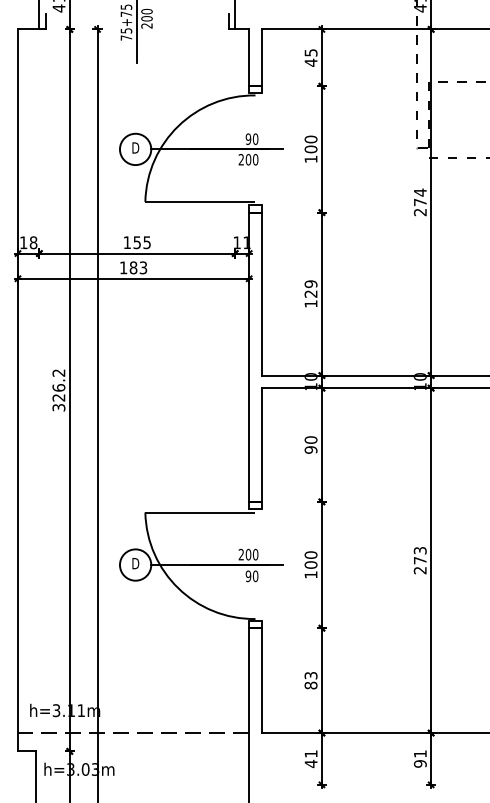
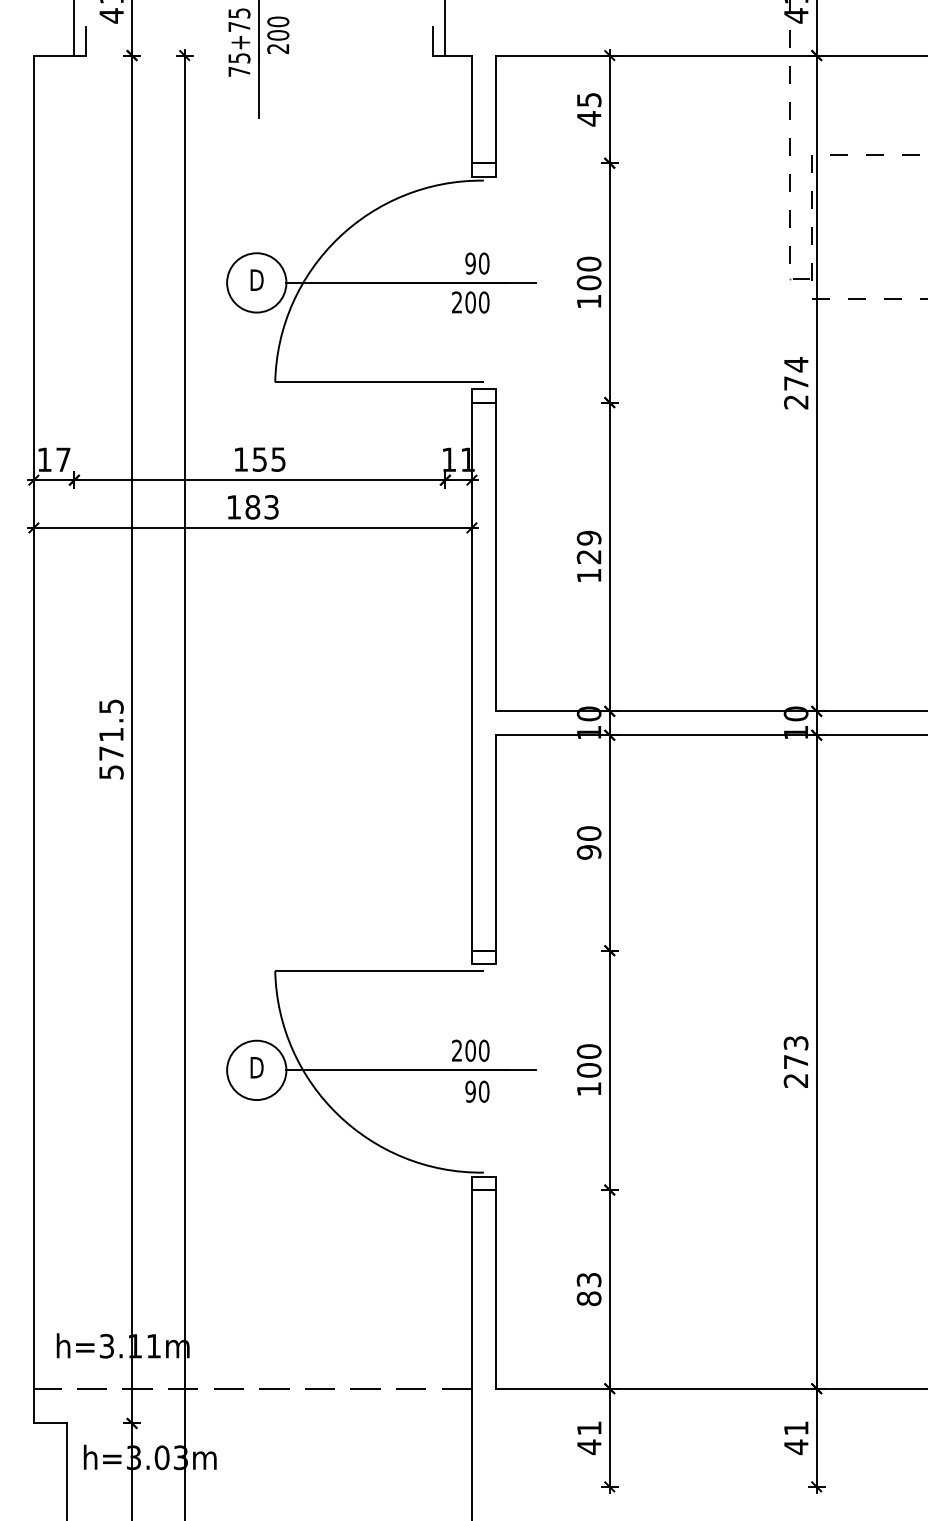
text: (33, 242) -> (63, 459), 18 -> 17
text: (58, 390) -> (110, 739), 326.2 -> 571.5
text: (419, 763) -> (794, 1446), 91 -> 41

